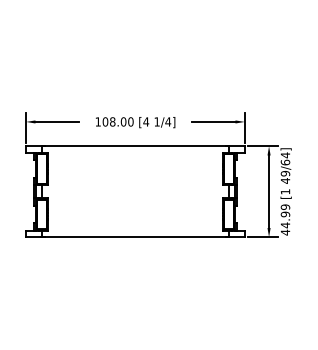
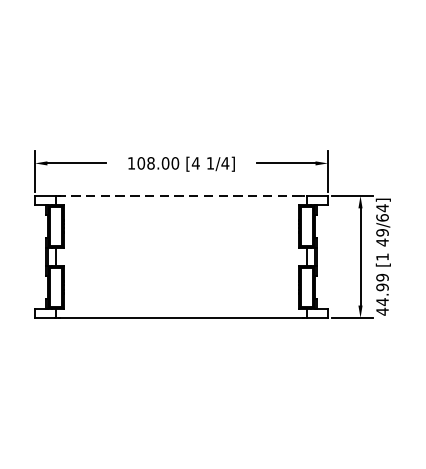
line: (135, 146) -> (181, 196), solid -> dashed

